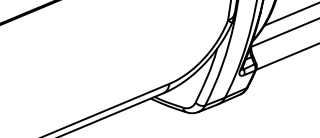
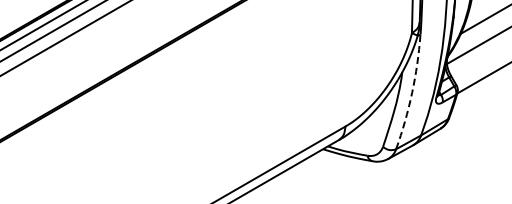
arc: (222, 64) -> (412, 92), solid -> dashed

